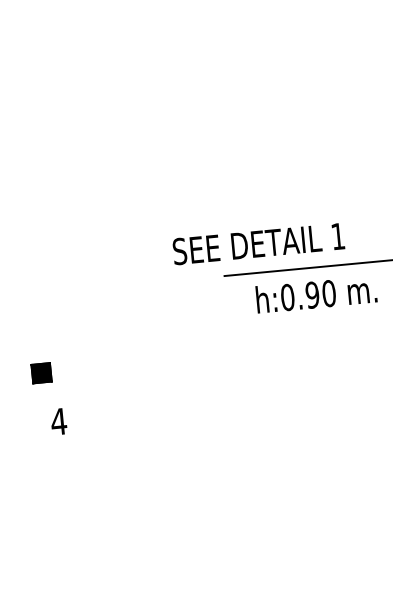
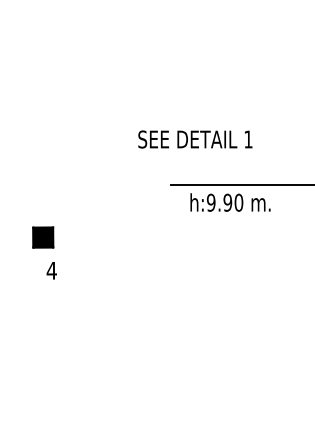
text: (258, 243) -> (195, 139), moved
text: (286, 297) -> (210, 202), h:0.90 -> h:9.90
part: (41, 373) -> (43, 237), size x1.6

